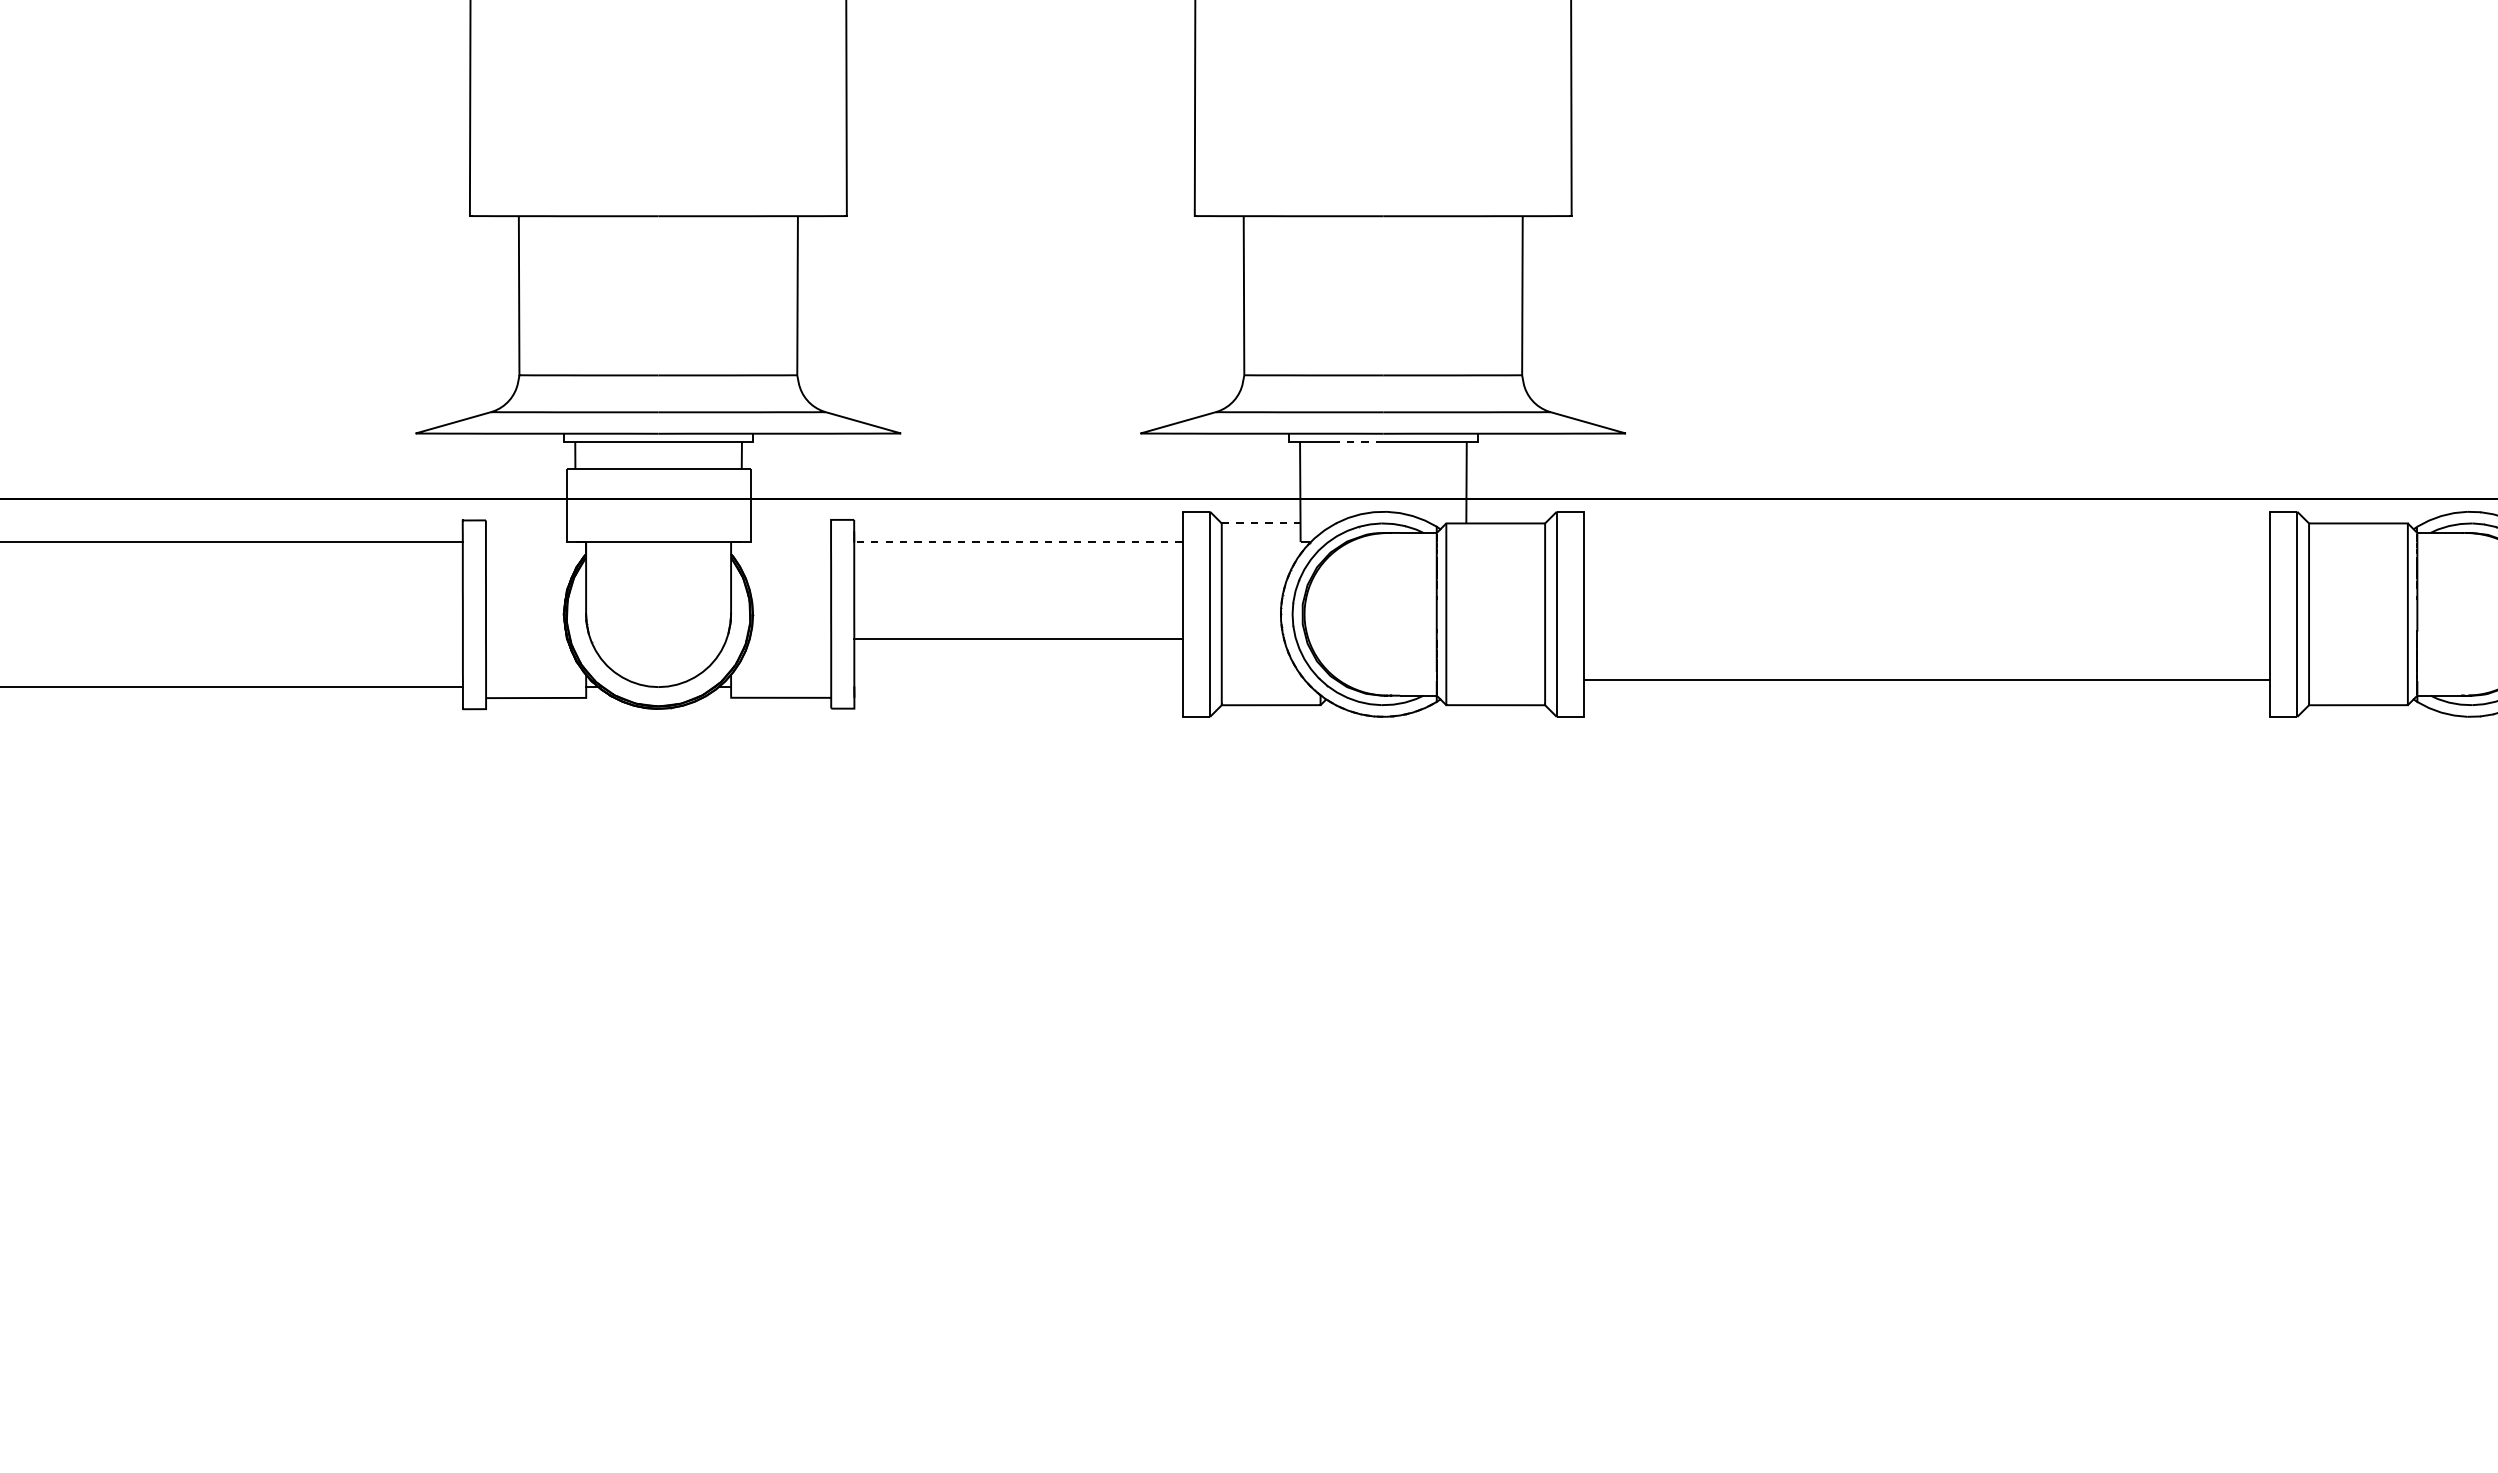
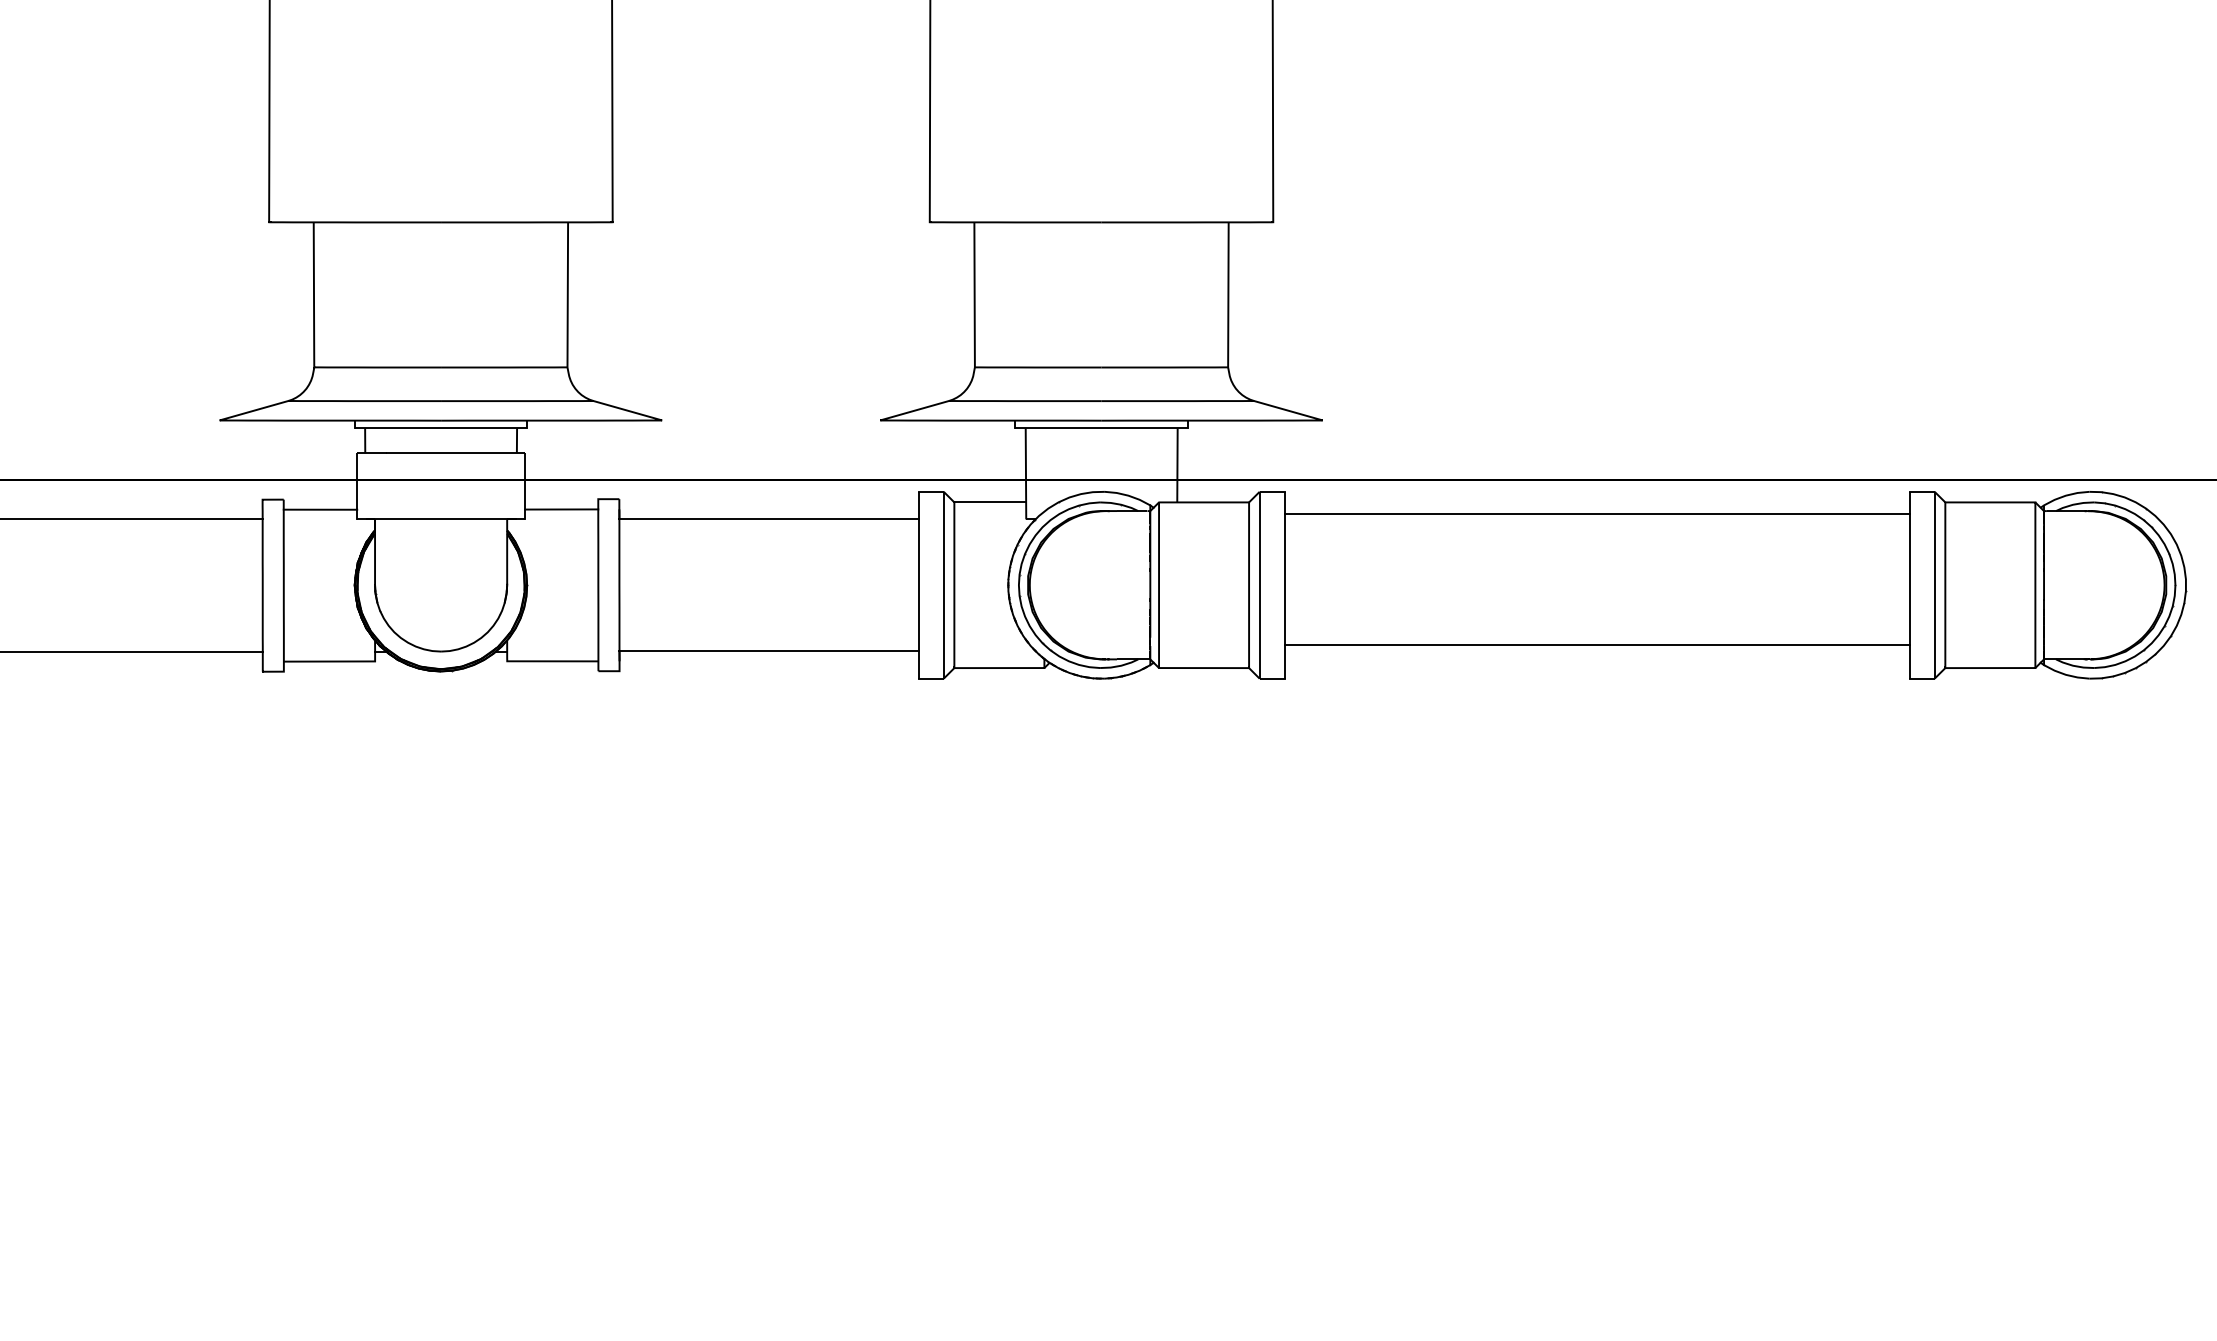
line: (1358, 442) -> (1078, 428), dashed -> solid
line: (1261, 523) -> (990, 502), dashed -> solid
line: (525, 531) -> (319, 509), added
line: (790, 531) -> (561, 509), added
line: (1926, 535) -> (1596, 513), added
line: (1017, 542) -> (768, 519), dashed -> solid
line: (1018, 638) -> (769, 651), moved

